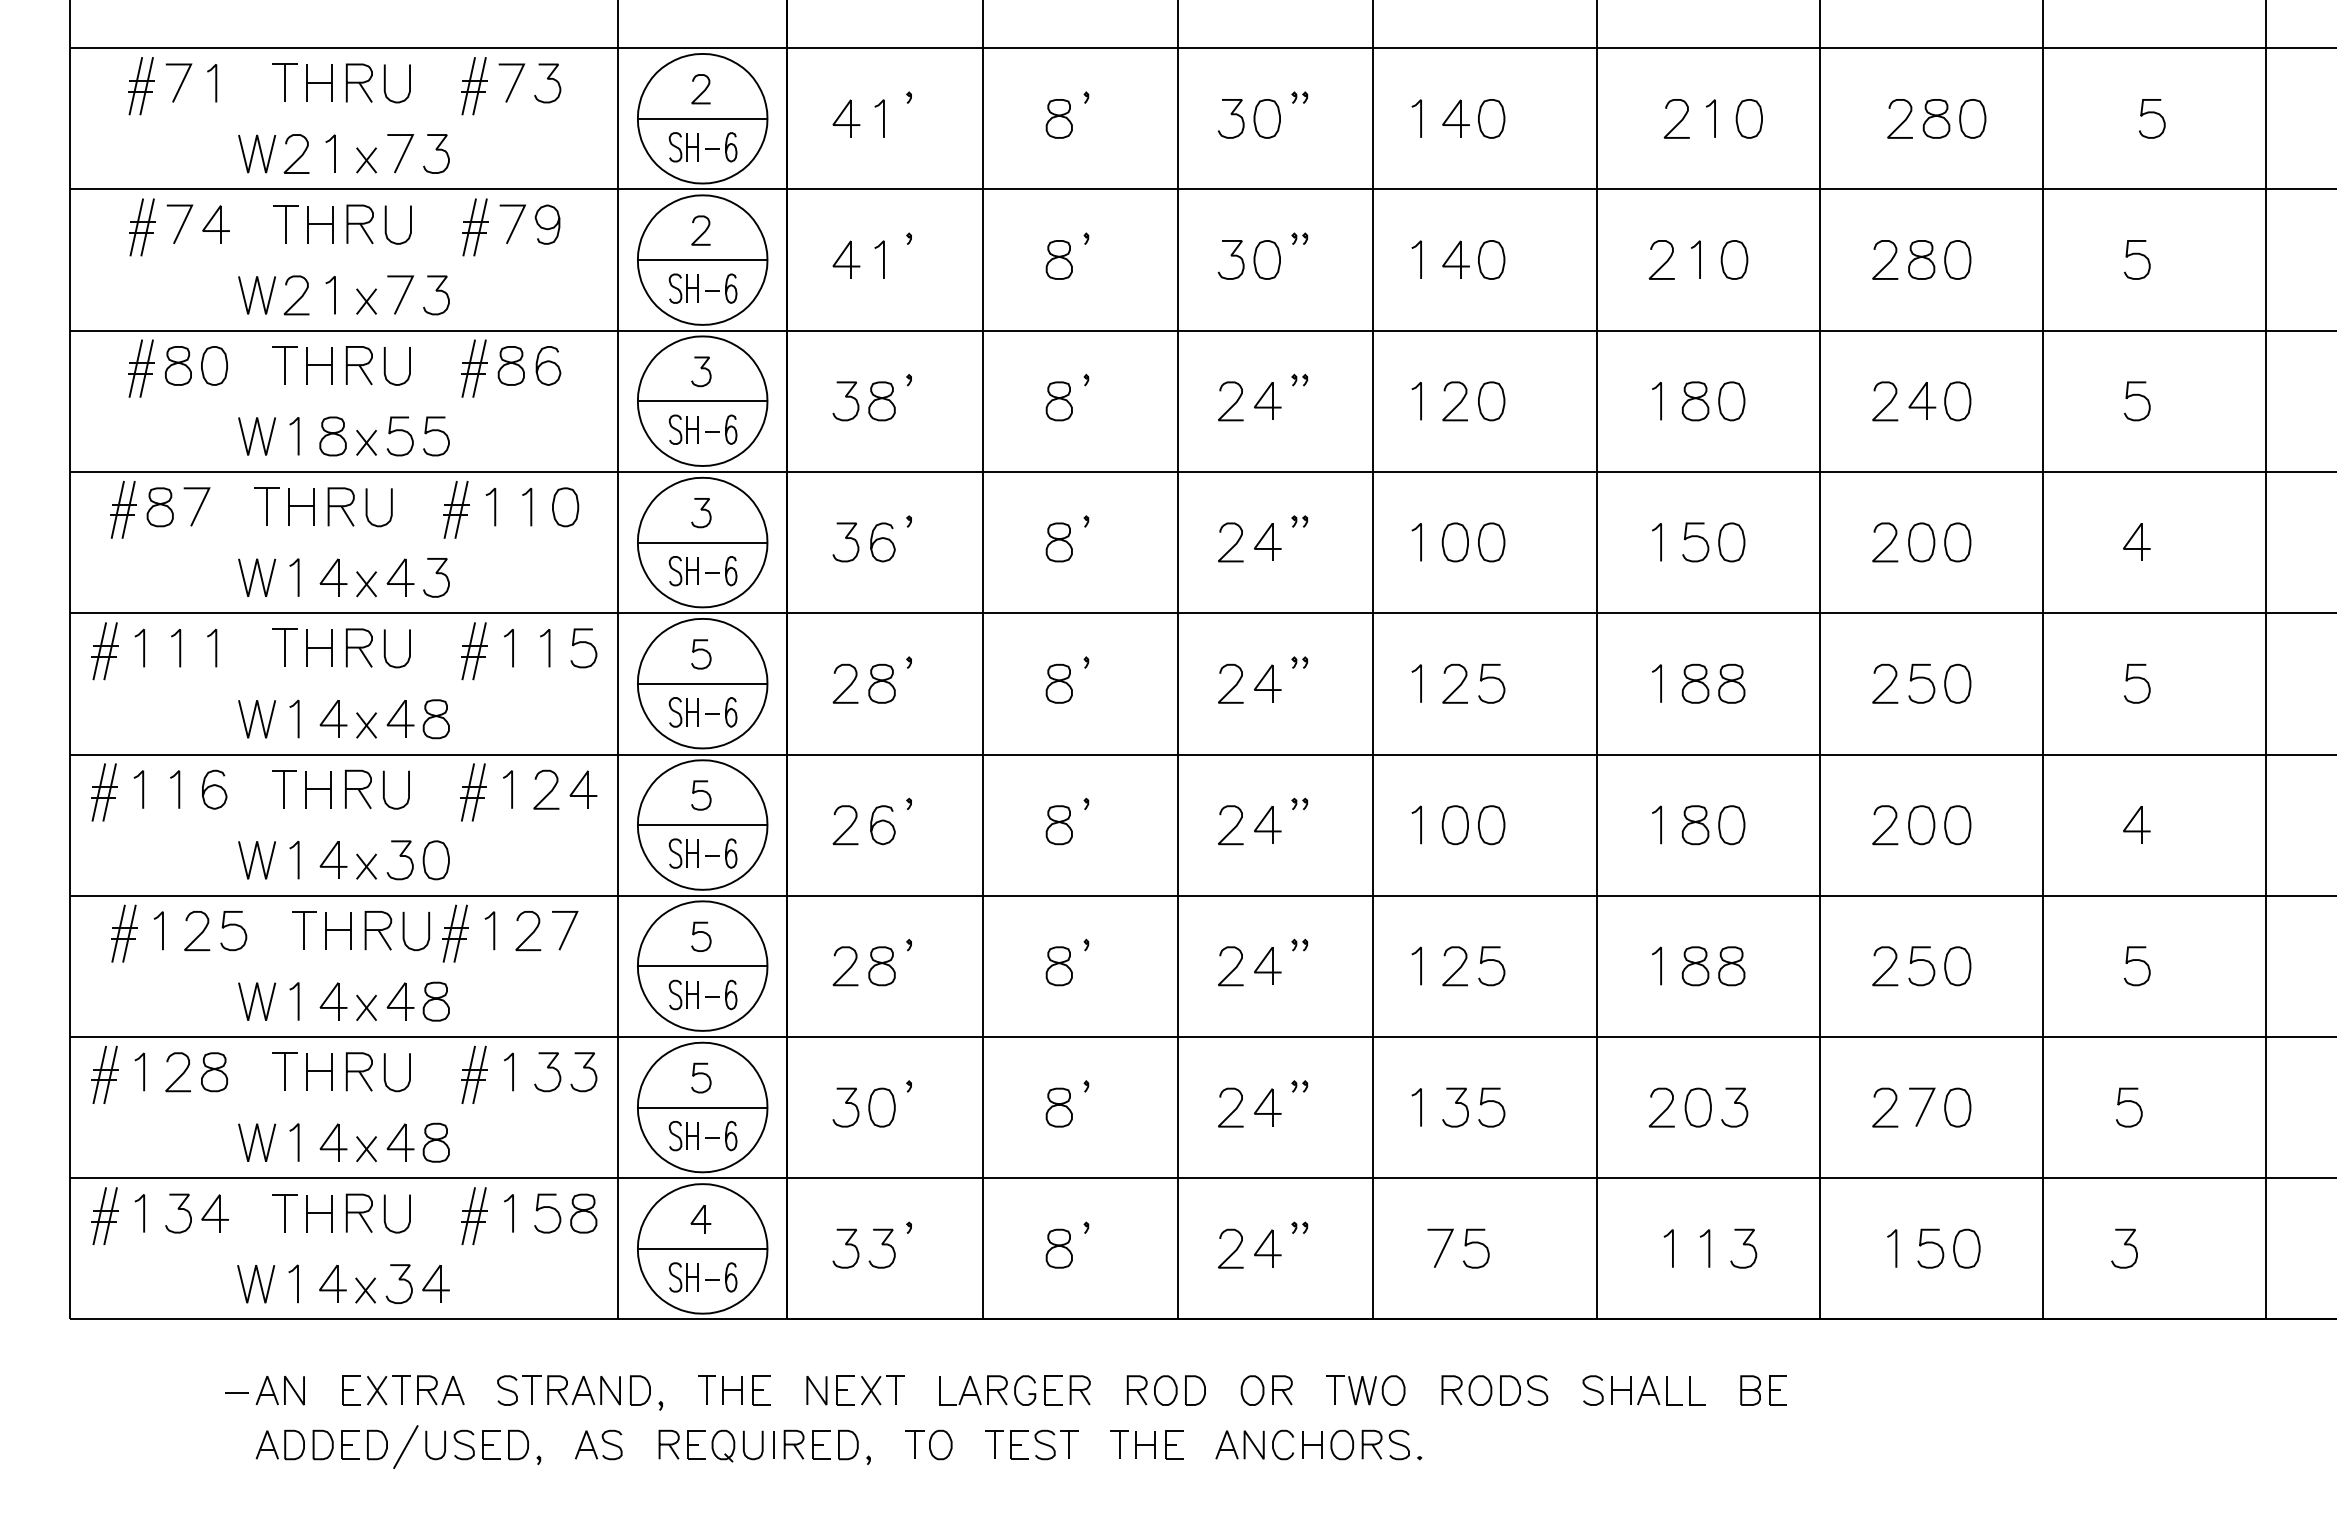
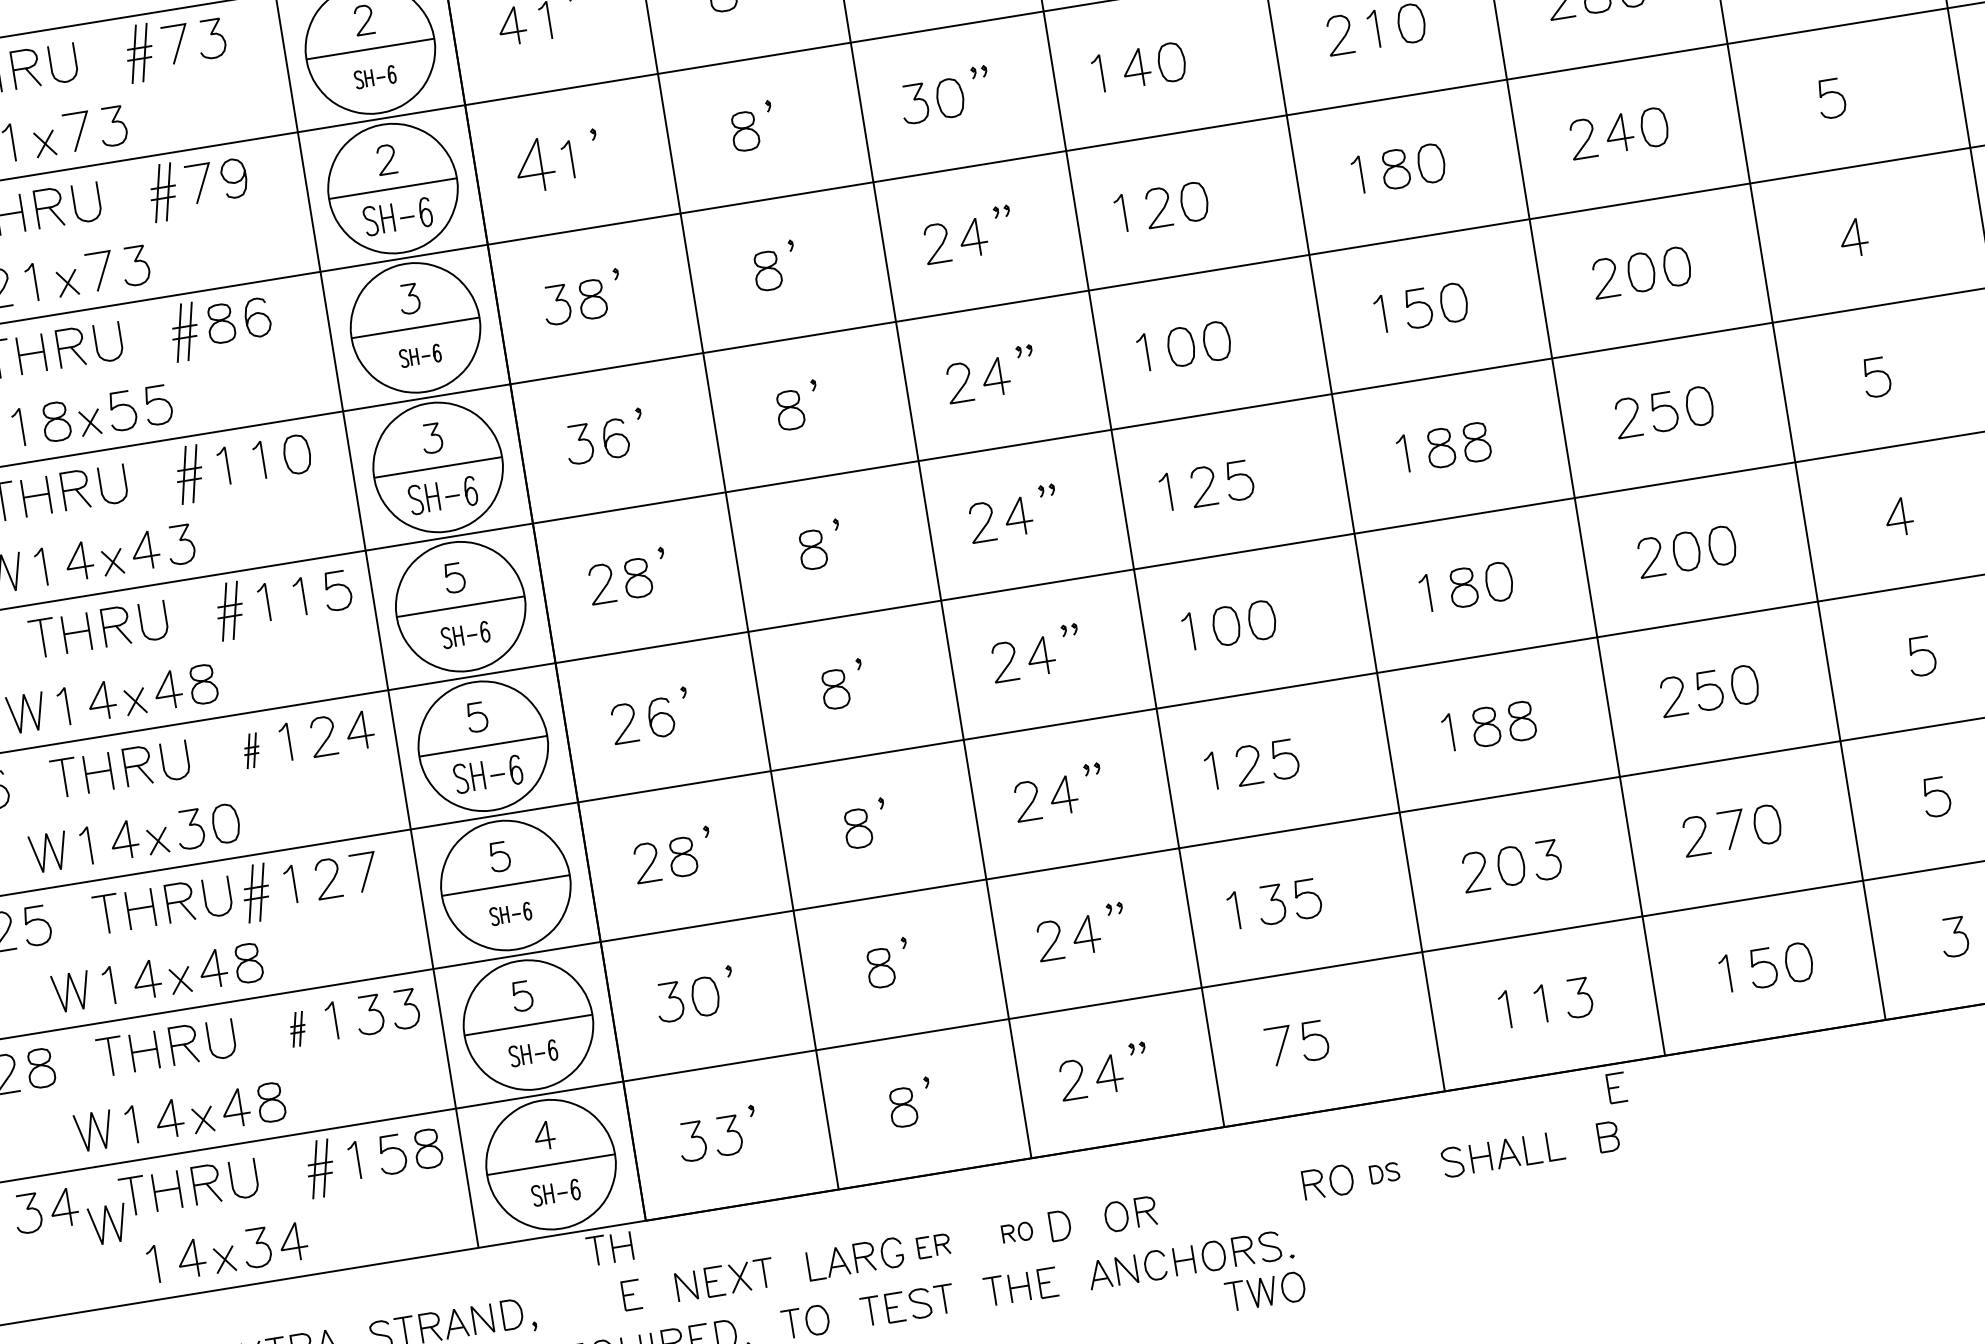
part: (702, 147) -> (374, 77), size x0.6
part: (846, 259) -> (534, 165), size x1.4
part: (702, 429) -> (419, 355), size x0.6
part: (702, 712) -> (465, 635), size x0.7
part: (473, 792) -> (251, 750), size x0.6
part: (702, 994) -> (510, 913), size x0.6
part: (474, 1074) -> (297, 1028), size x0.6
part: (702, 1136) -> (532, 1053), size x0.7
part: (702, 1277) -> (555, 1192), size x0.7
line: (259, 1283) -> (111, 1223), moved
part: (720, 1389) -> (609, 1247), moved
part: (1067, 1390) -> (933, 1246), size x0.7
part: (1151, 1390) -> (1016, 1232), size x0.6
part: (1365, 1390) -> (1265, 1291), moved
part: (1524, 1390) -> (1384, 1173), size x0.6
part: (1777, 1390) -> (1616, 1087), moved

